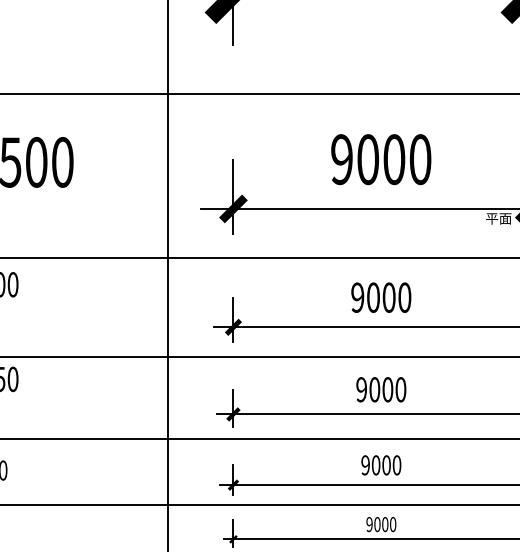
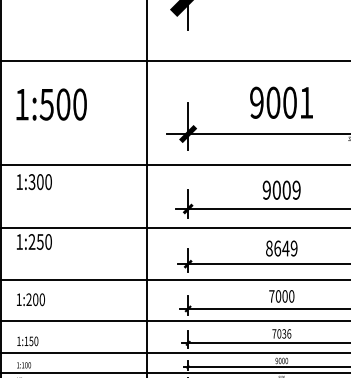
text: (420, 159) -> (306, 102), 9000 -> 9001
text: (404, 296) -> (296, 189), 9000 -> 9009
text: (380, 389) -> (281, 248), 9000 -> 8649
text: (365, 465) -> (271, 296), 9000 -> 7000
text: (380, 523) -> (281, 333), 9000 -> 7036

